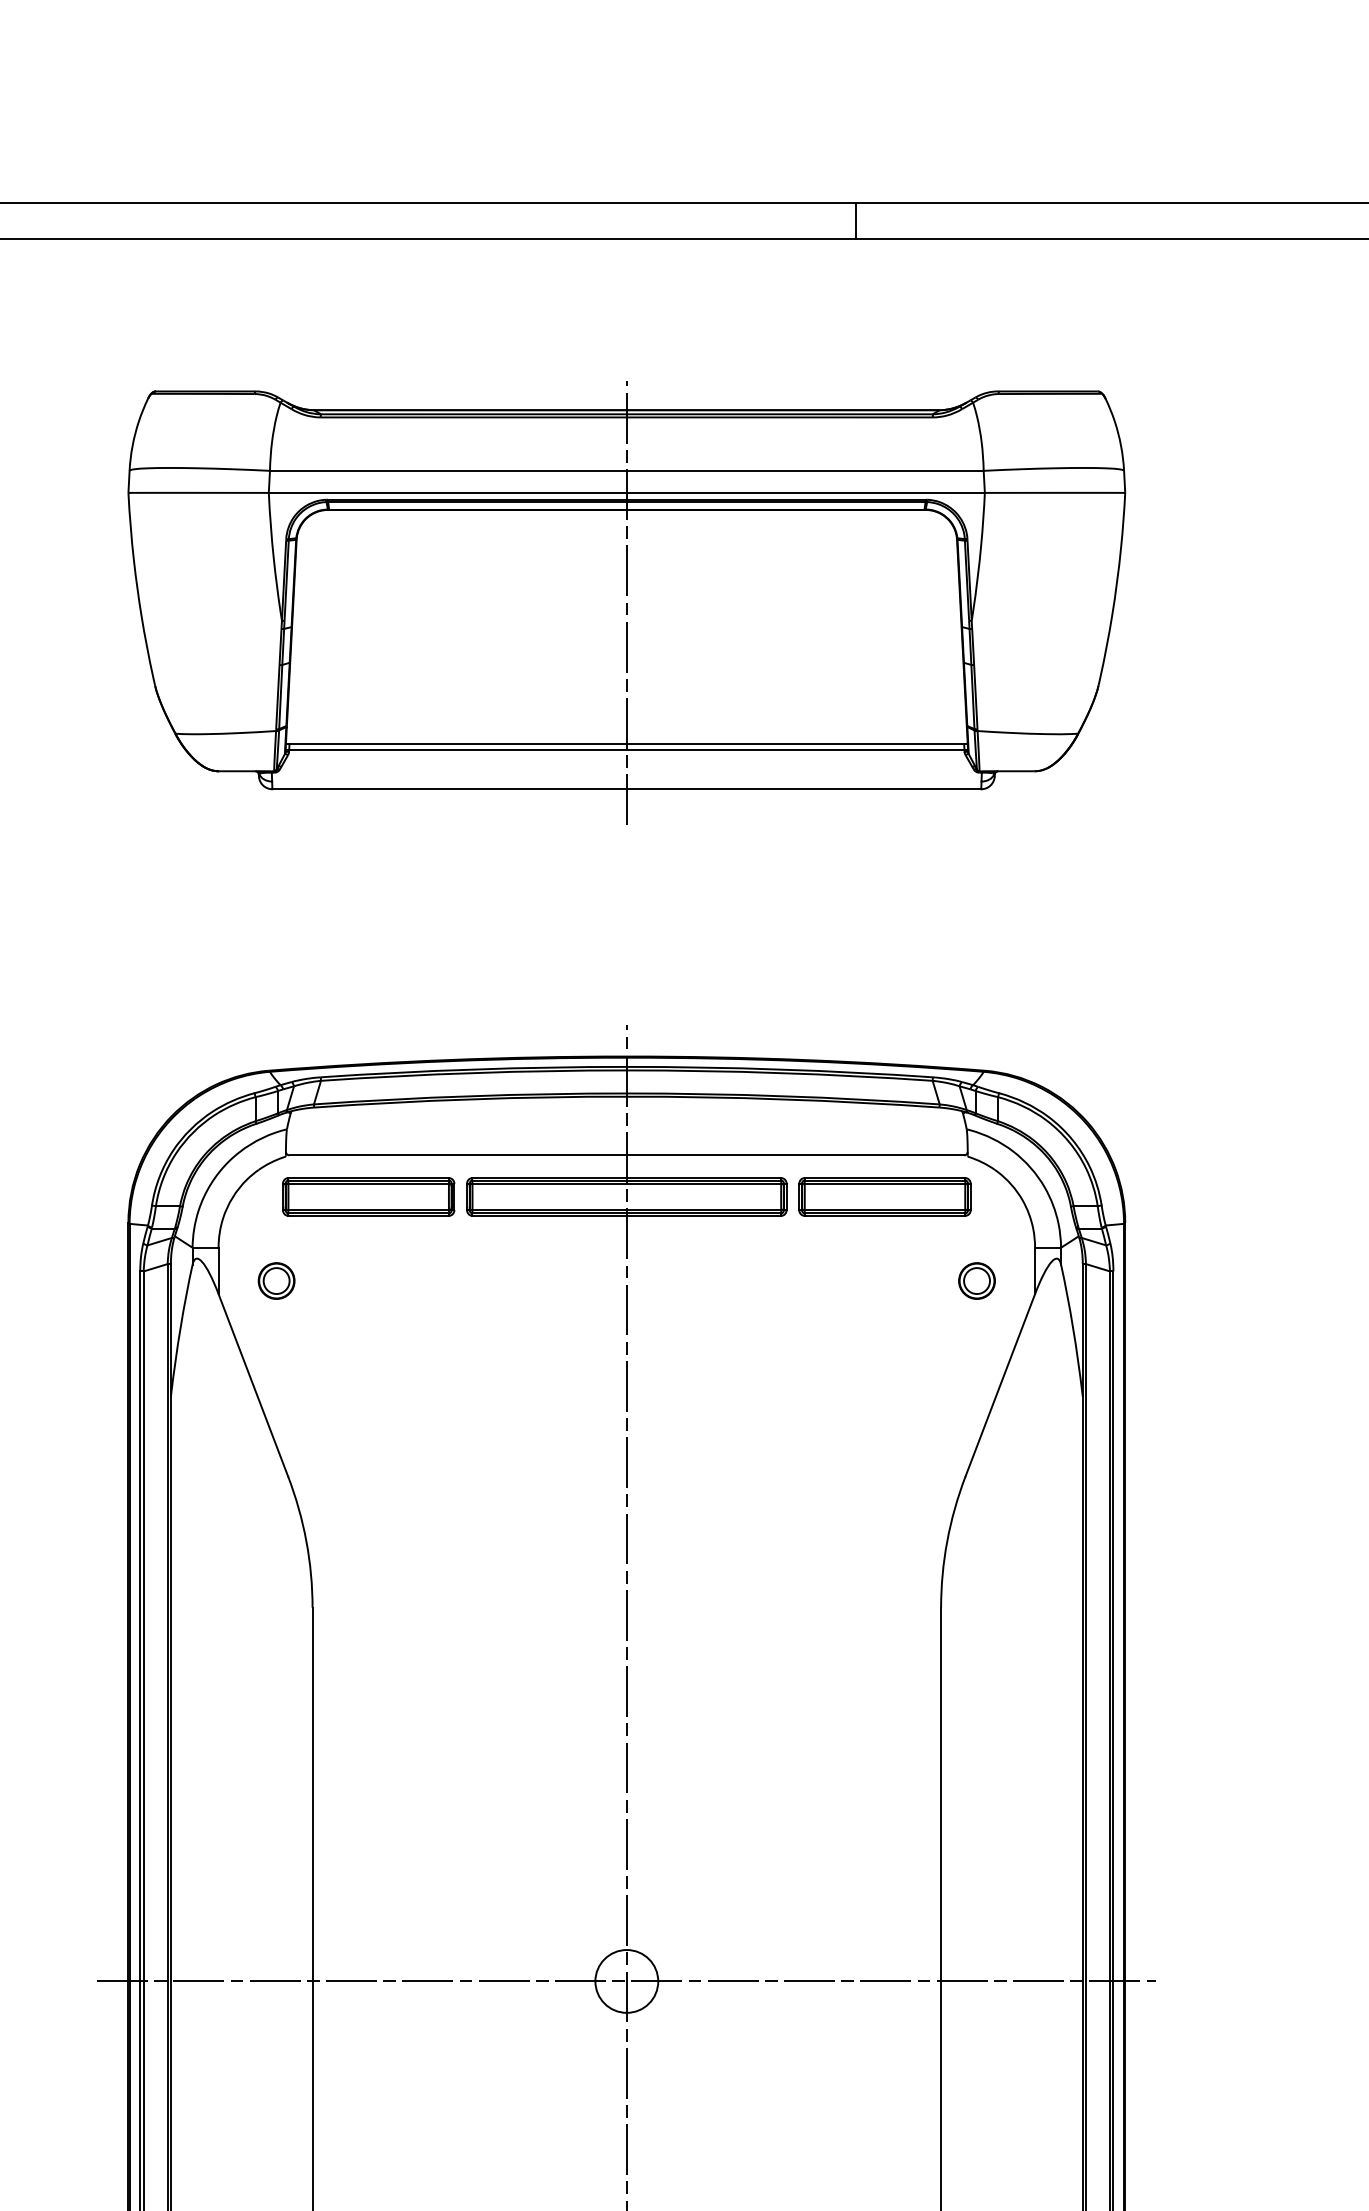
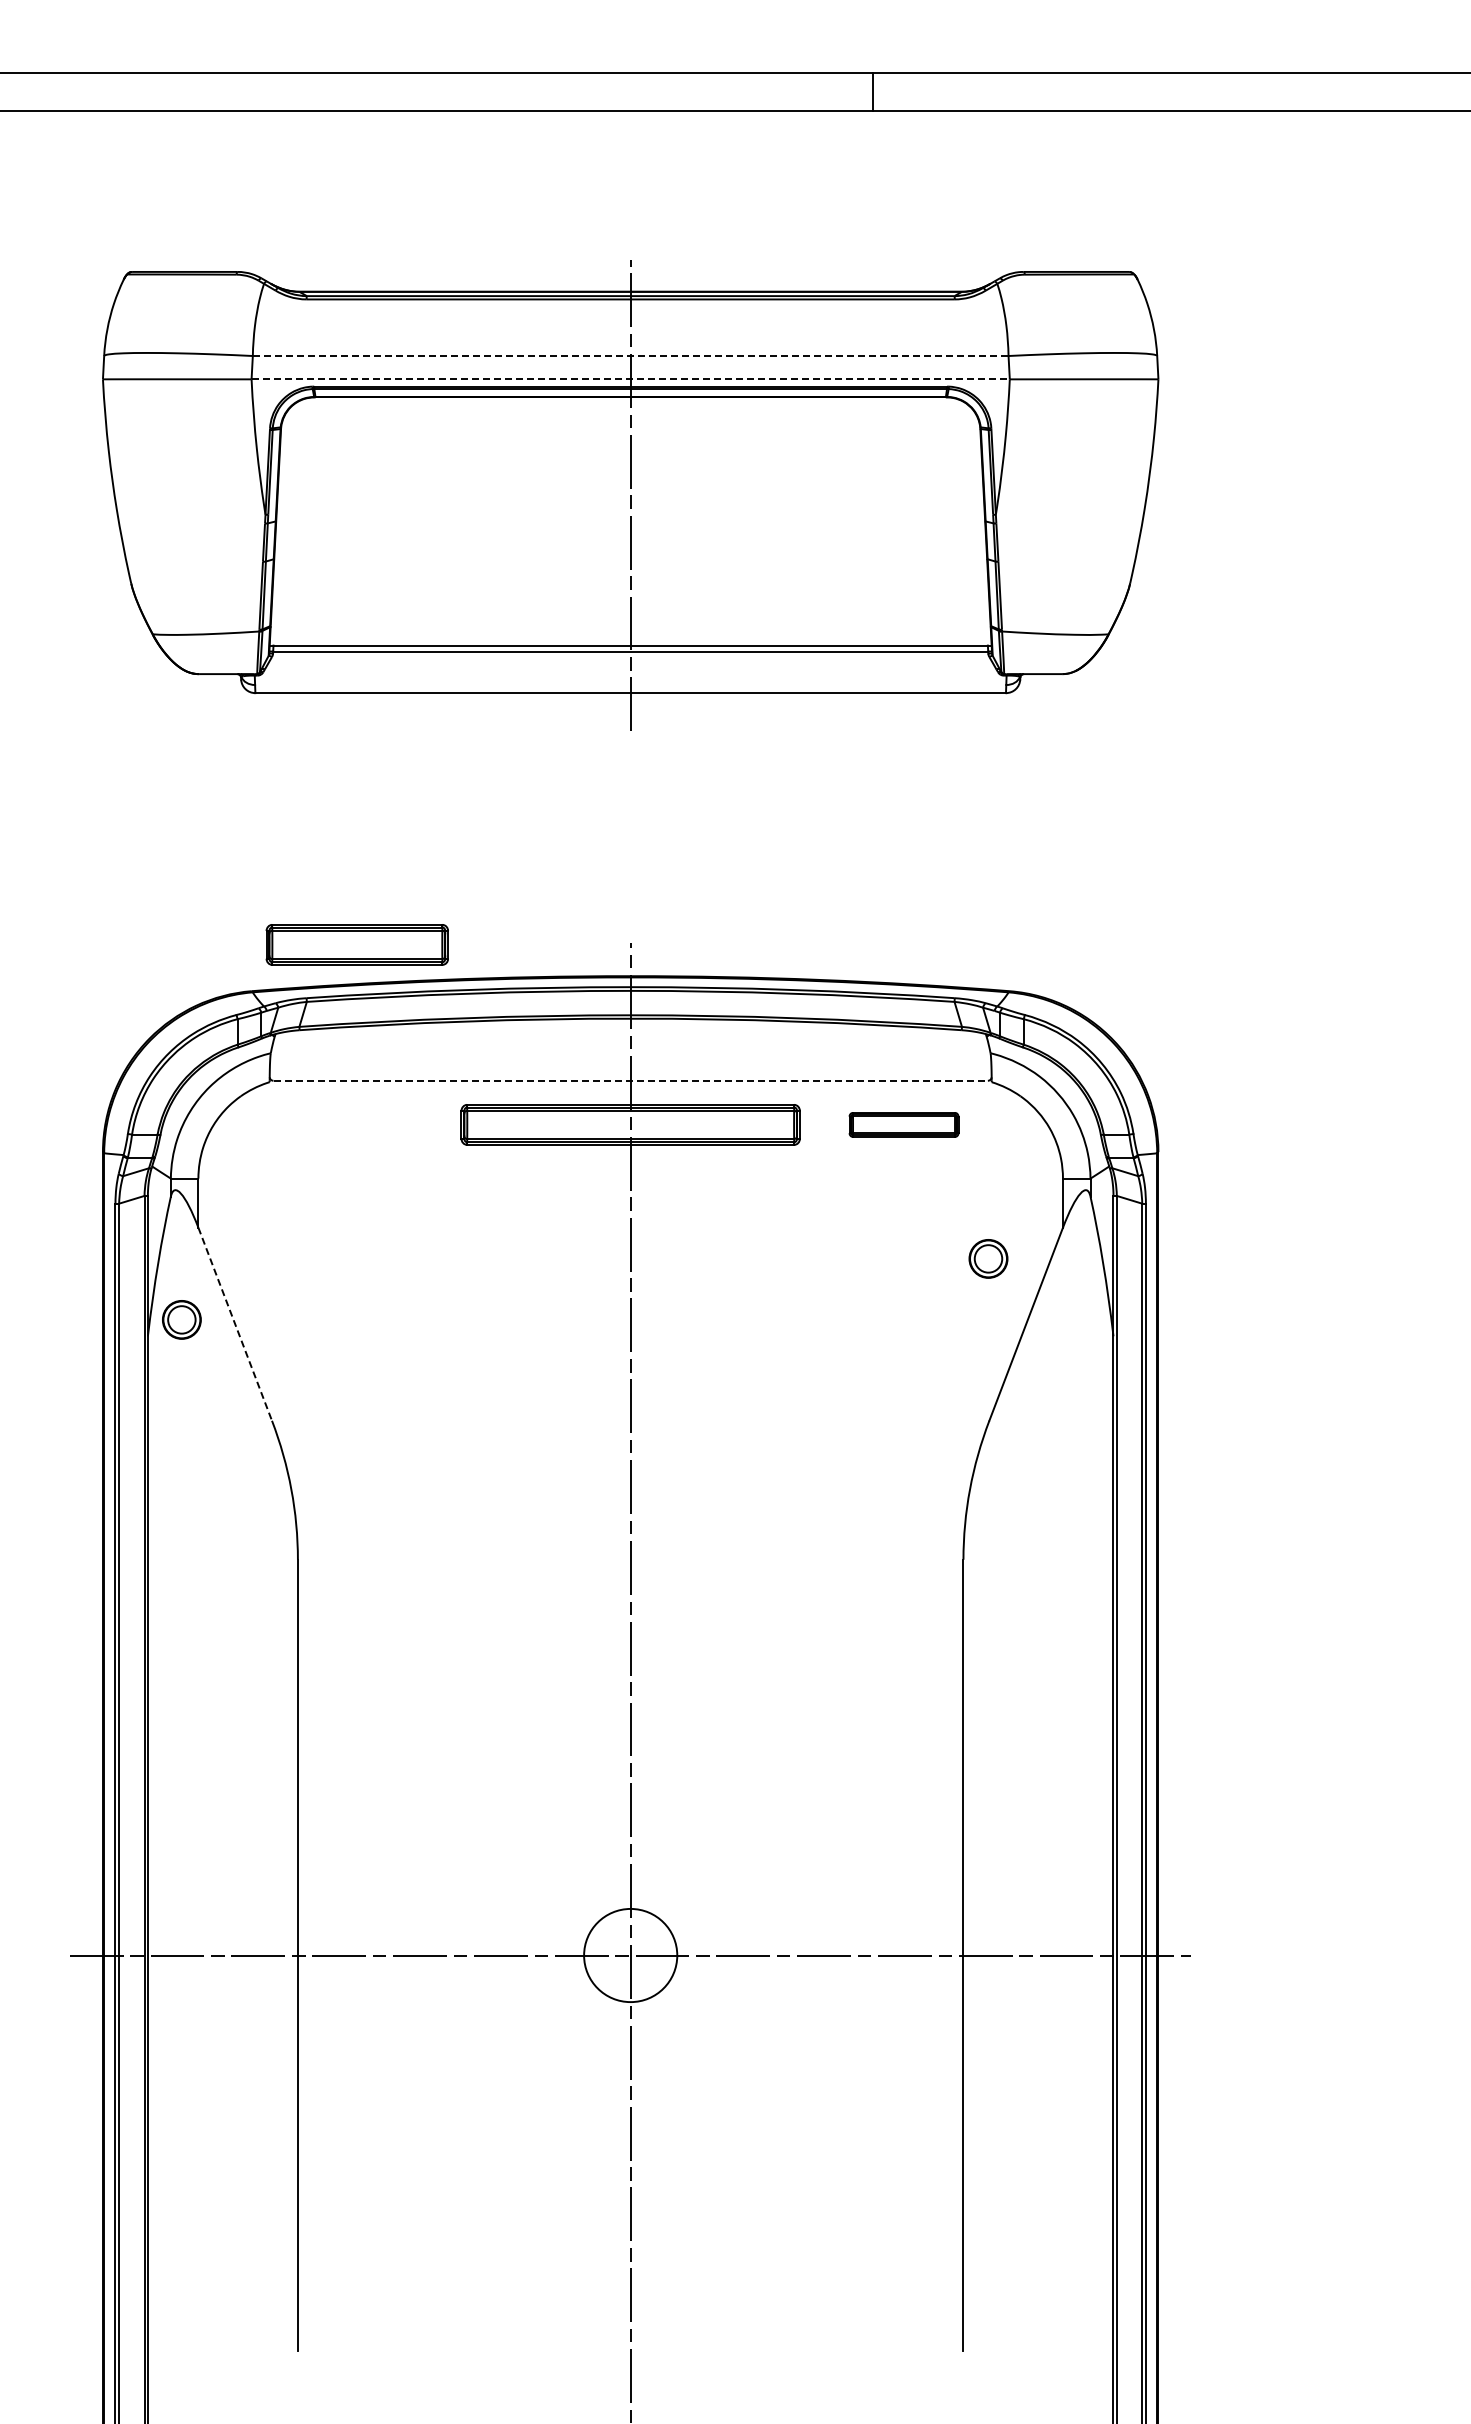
line: (626, 471) -> (630, 356), solid -> dashed
line: (627, 493) -> (631, 379), solid -> dashed
line: (627, 1155) -> (631, 1080), solid -> dashed
part: (367, 1196) -> (356, 944), moved
part: (884, 1196) -> (903, 1124), size x0.6
part: (276, 1280) -> (181, 1319), moved
part: (977, 1280) -> (988, 1258), moved
line: (253, 1385) -> (235, 1324), solid -> dashed
circle: (626, 1981) -> (630, 1955), size x1.4

